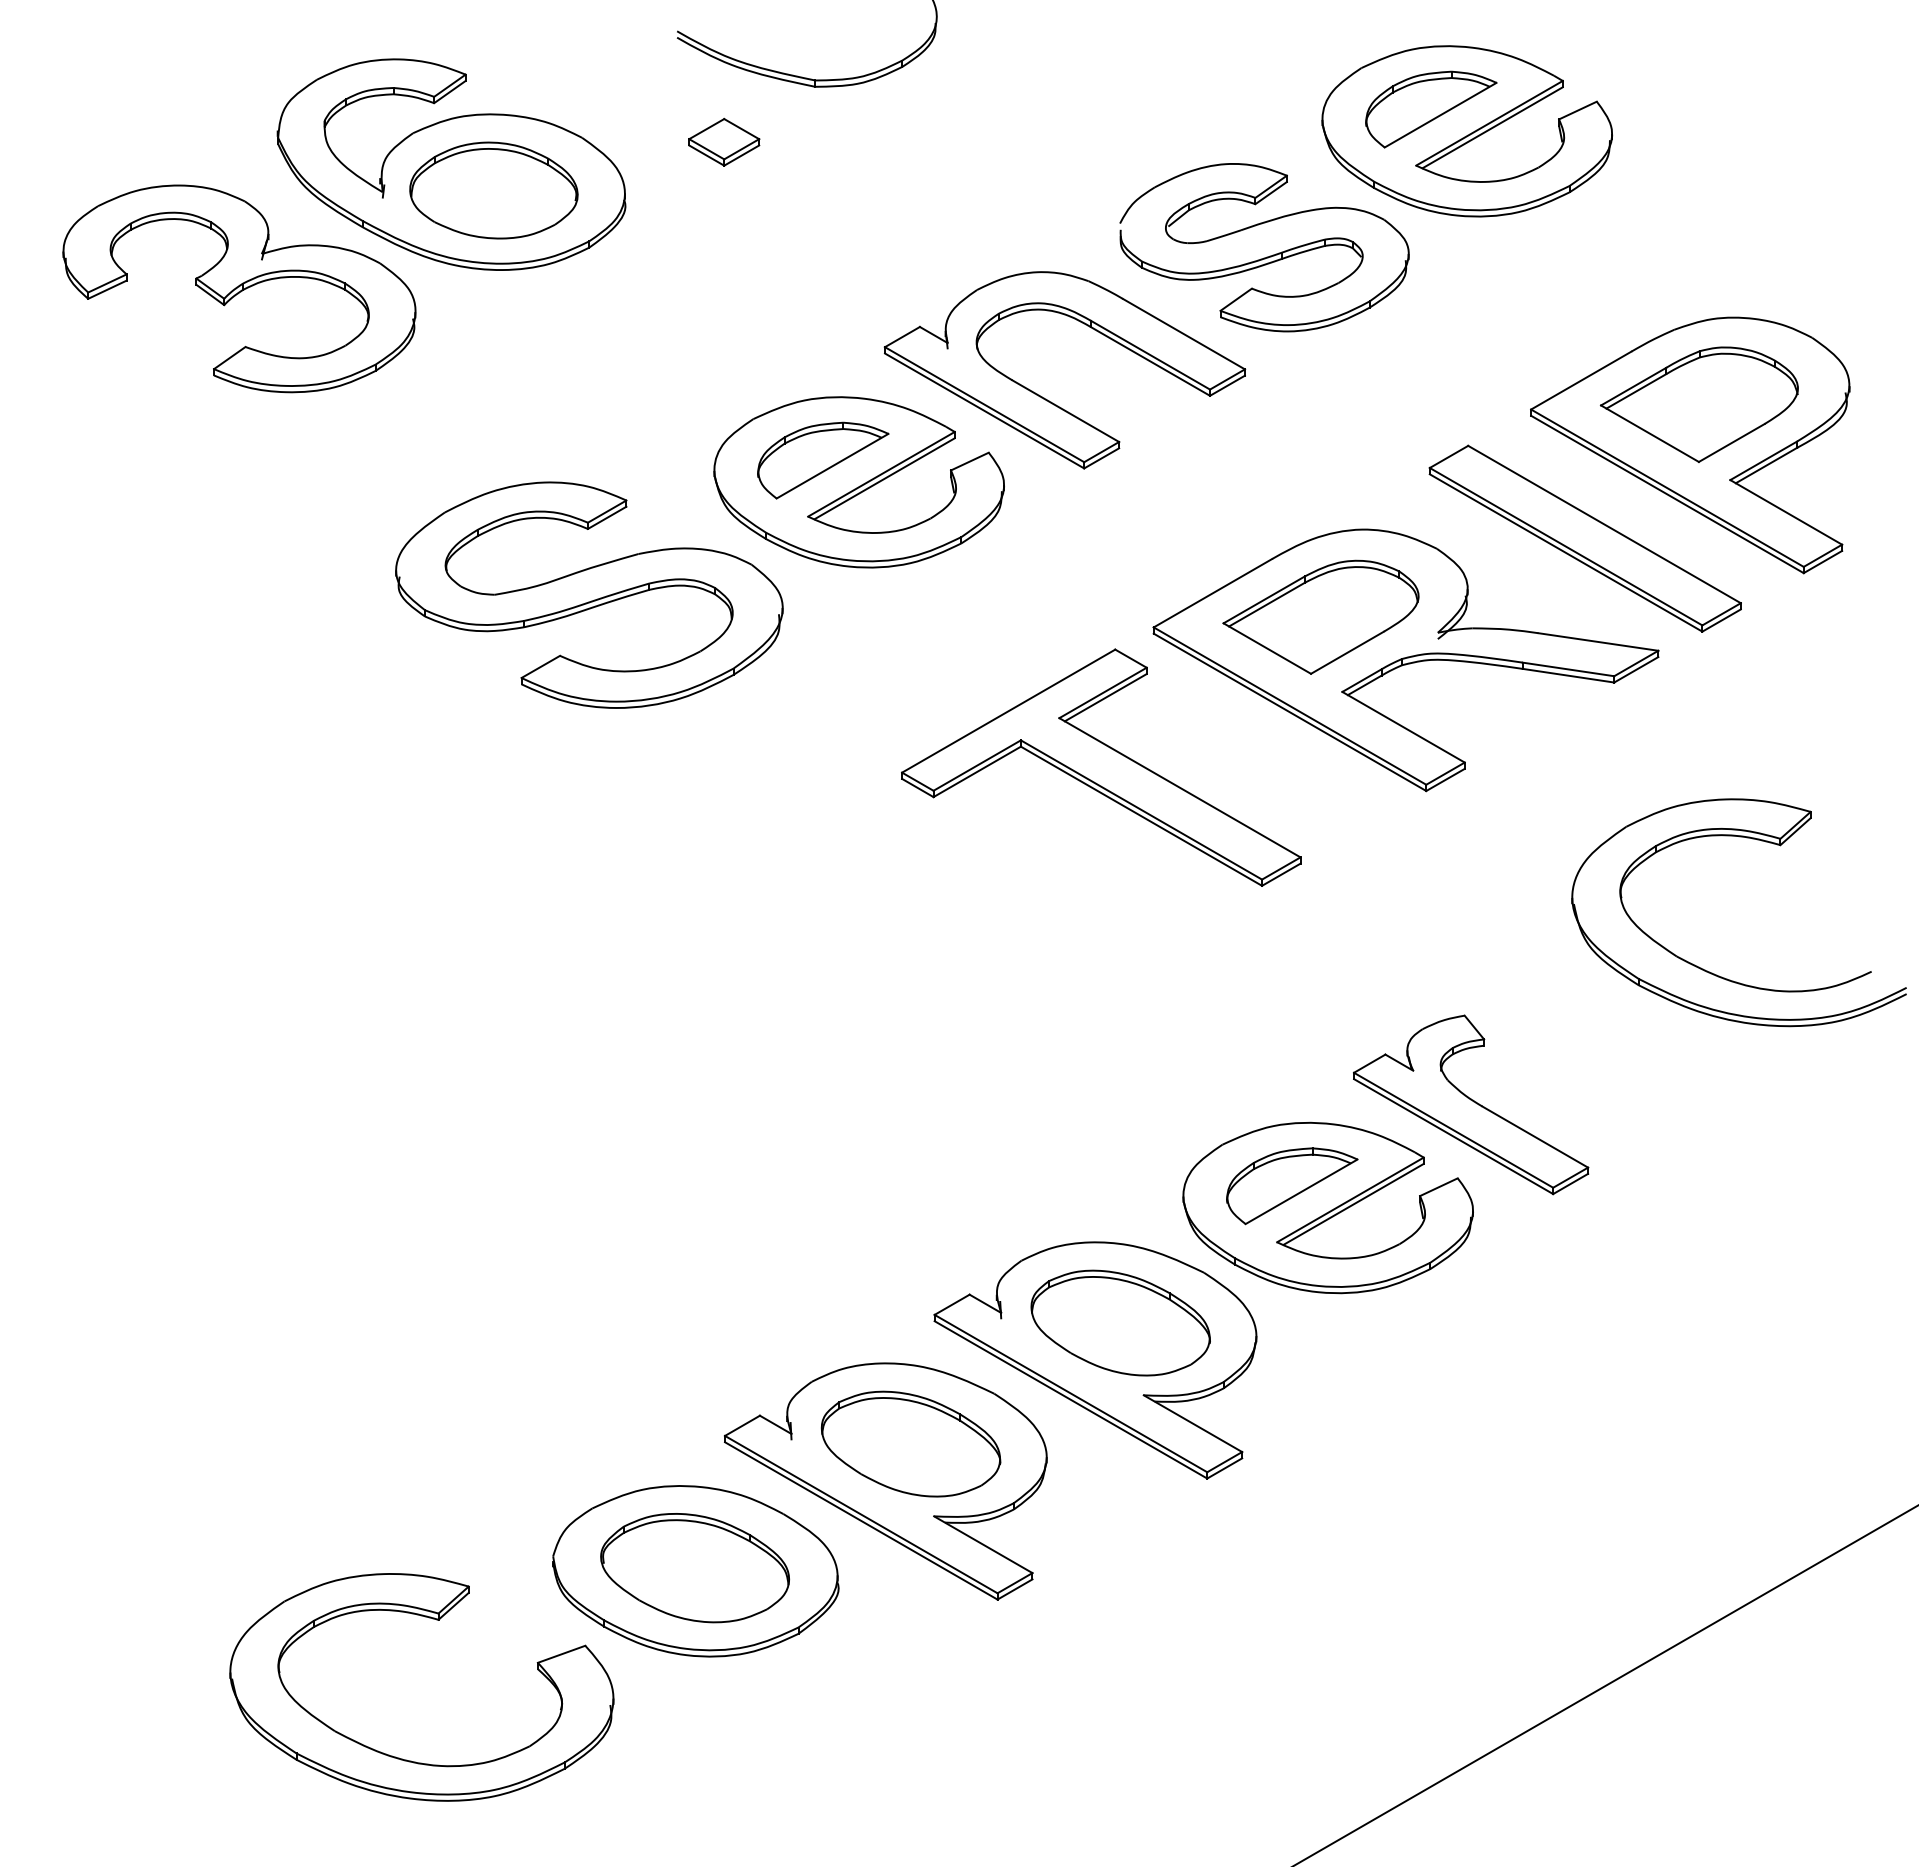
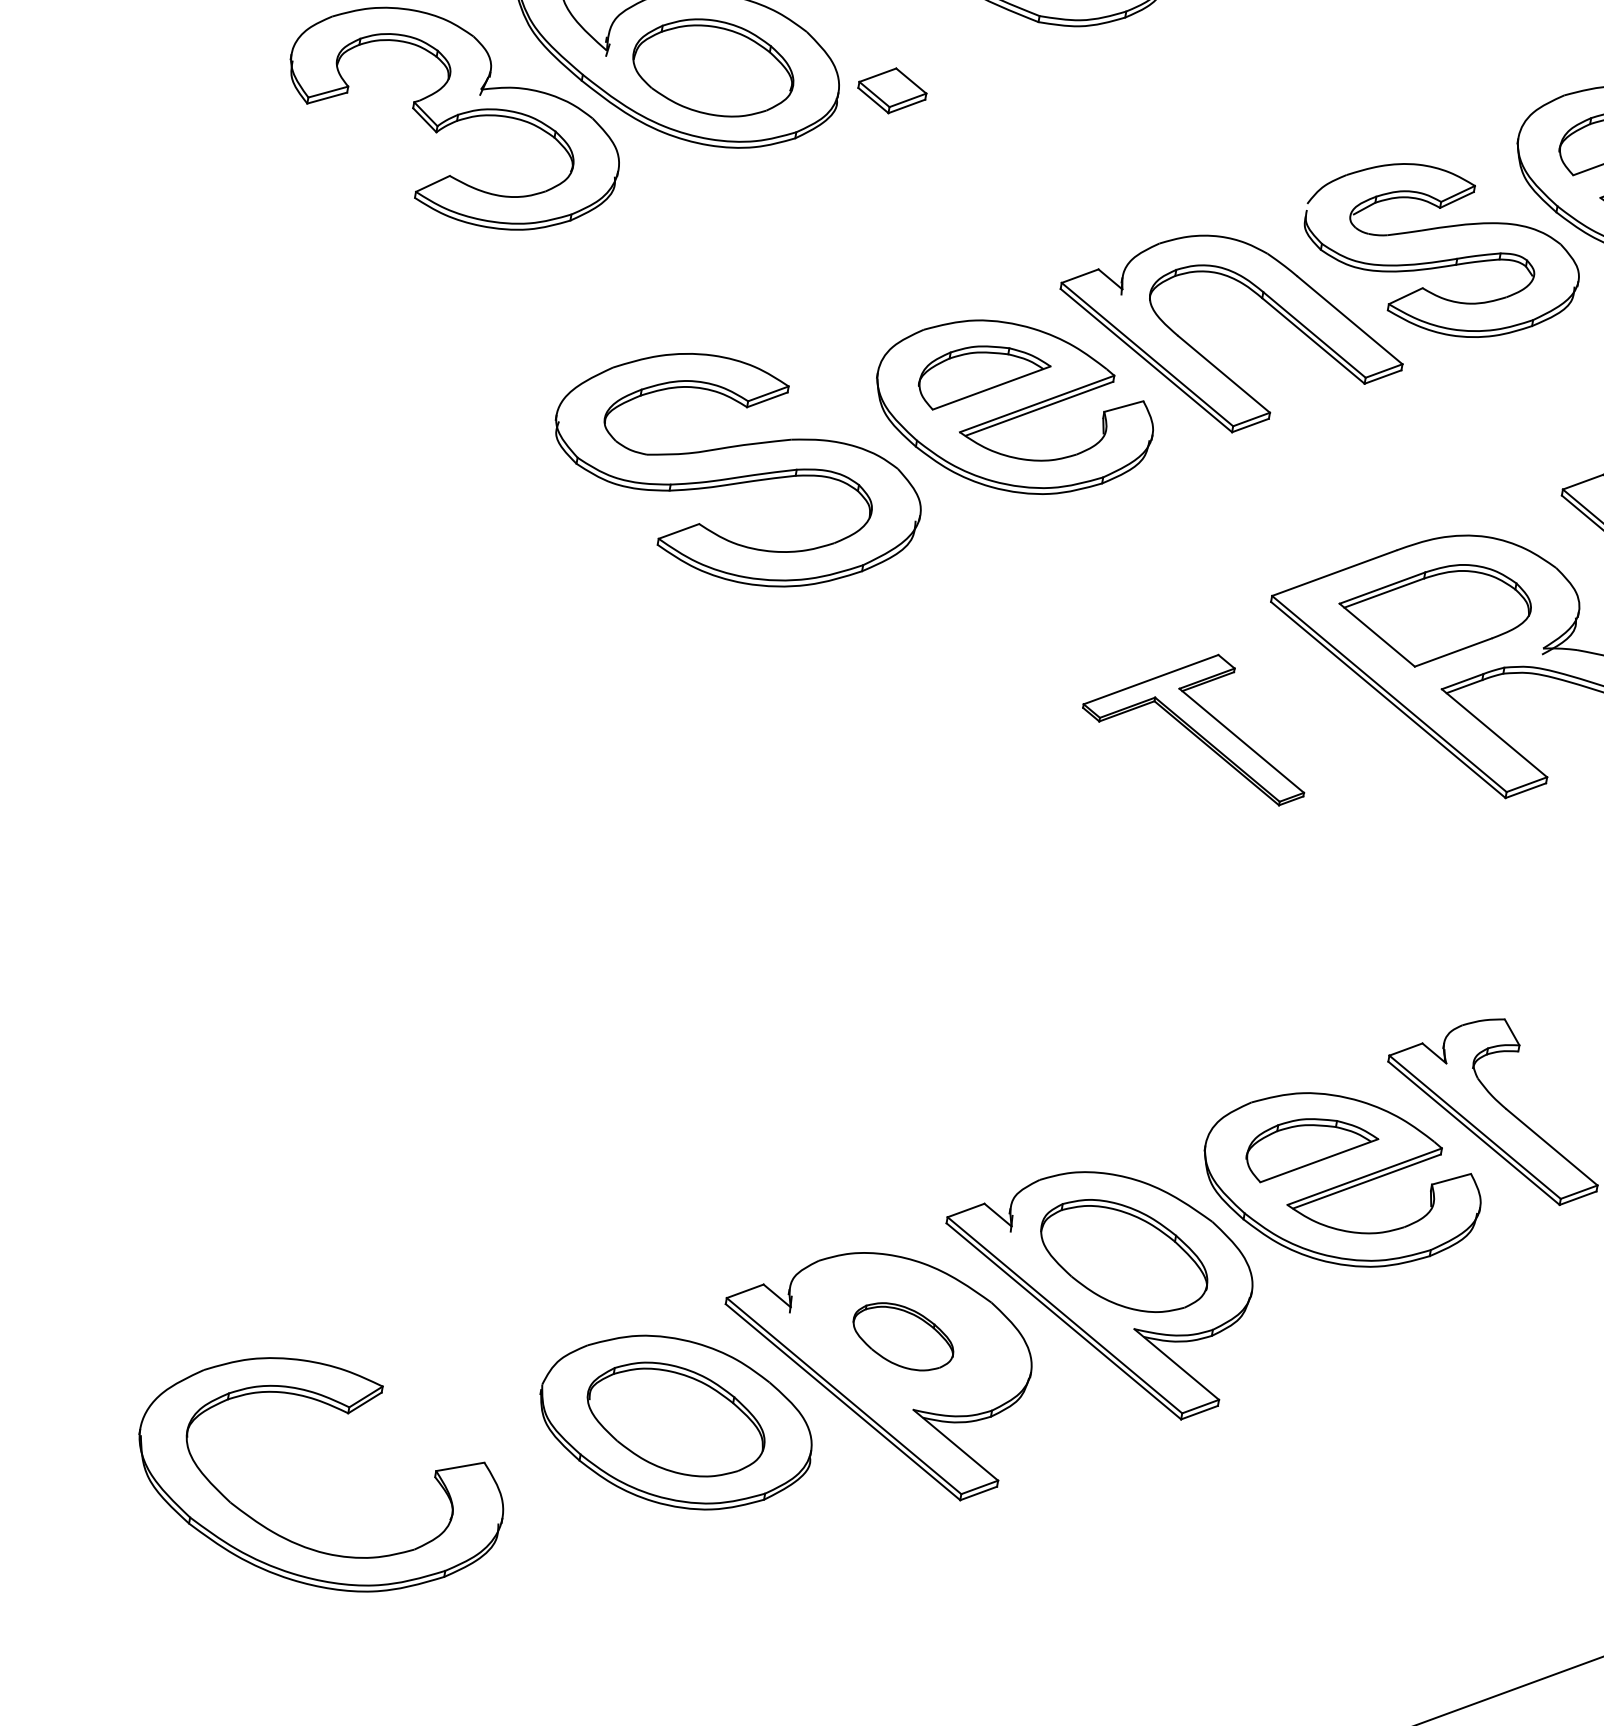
part: (724, 141) -> (892, 90), moved
part: (1101, 767) -> (1198, 721), size x0.6
part: (910, 1443) -> (903, 1336), size x0.6
part: (436, 1620) -> (346, 1413), moved

